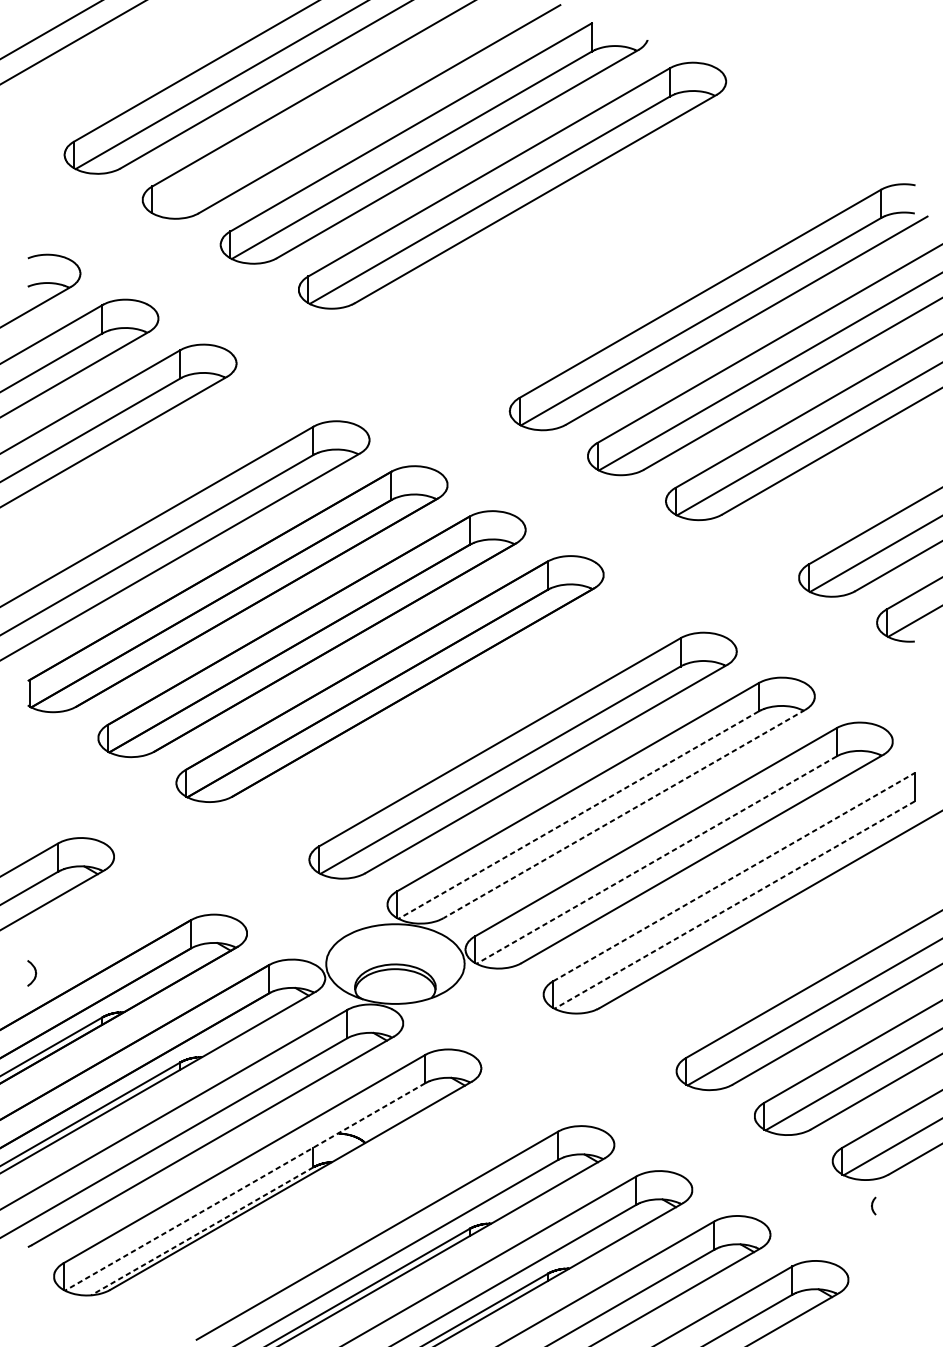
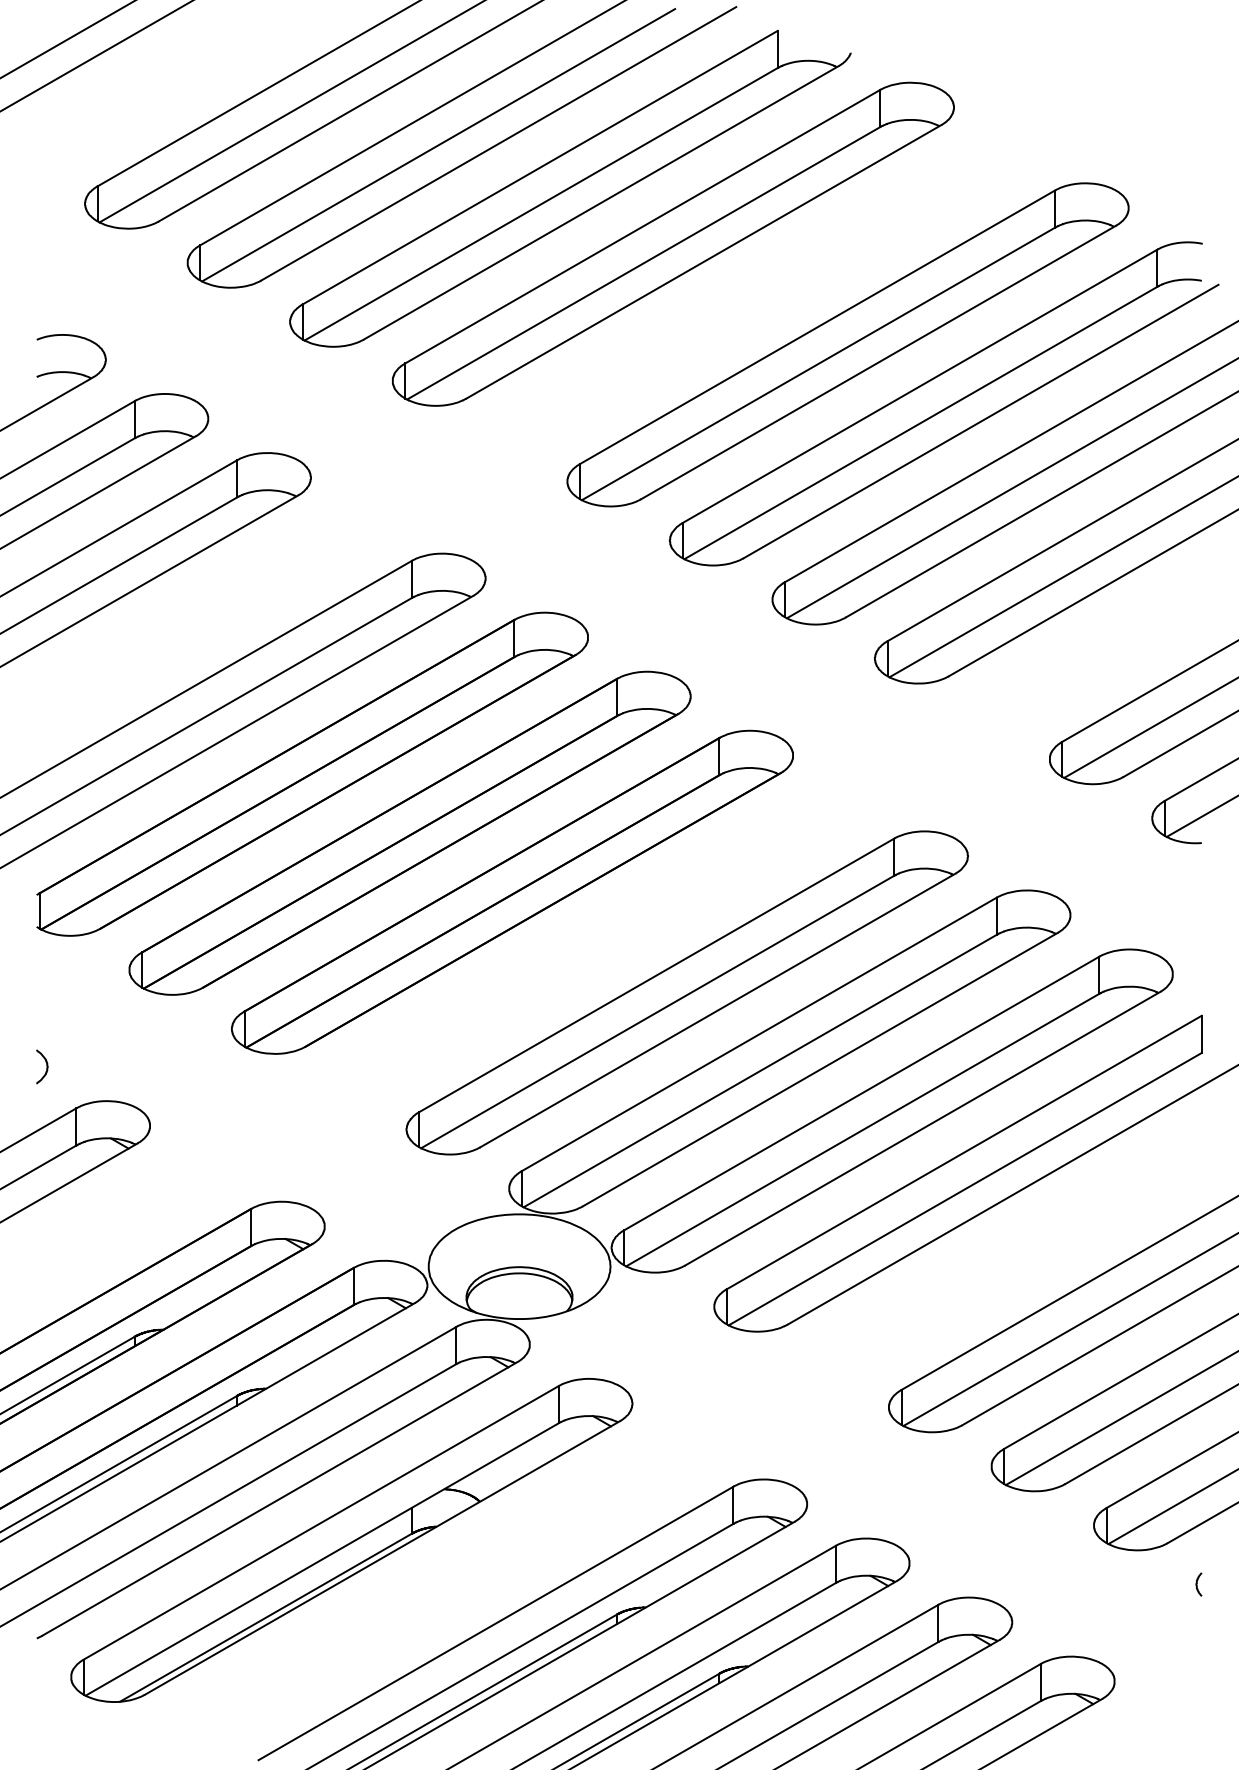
line: (333, 110) -> (438, 145), added
part: (645, 262) -> (847, 344), added
line: (624, 813) -> (820, 1069), dashed -> solid
line: (578, 815) -> (760, 1071), dashed -> solid
line: (656, 860) -> (862, 1130), dashed -> solid
line: (734, 877) -> (964, 1152), dashed -> solid
line: (734, 905) -> (965, 1189), dashed -> solid
curve: (35, 973) -> (46, 1066), moved
line: (245, 1186) -> (322, 1559), dashed -> solid
curve: (872, 1206) -> (1197, 1584), moved
line: (201, 1231) -> (265, 1618), dashed -> solid

